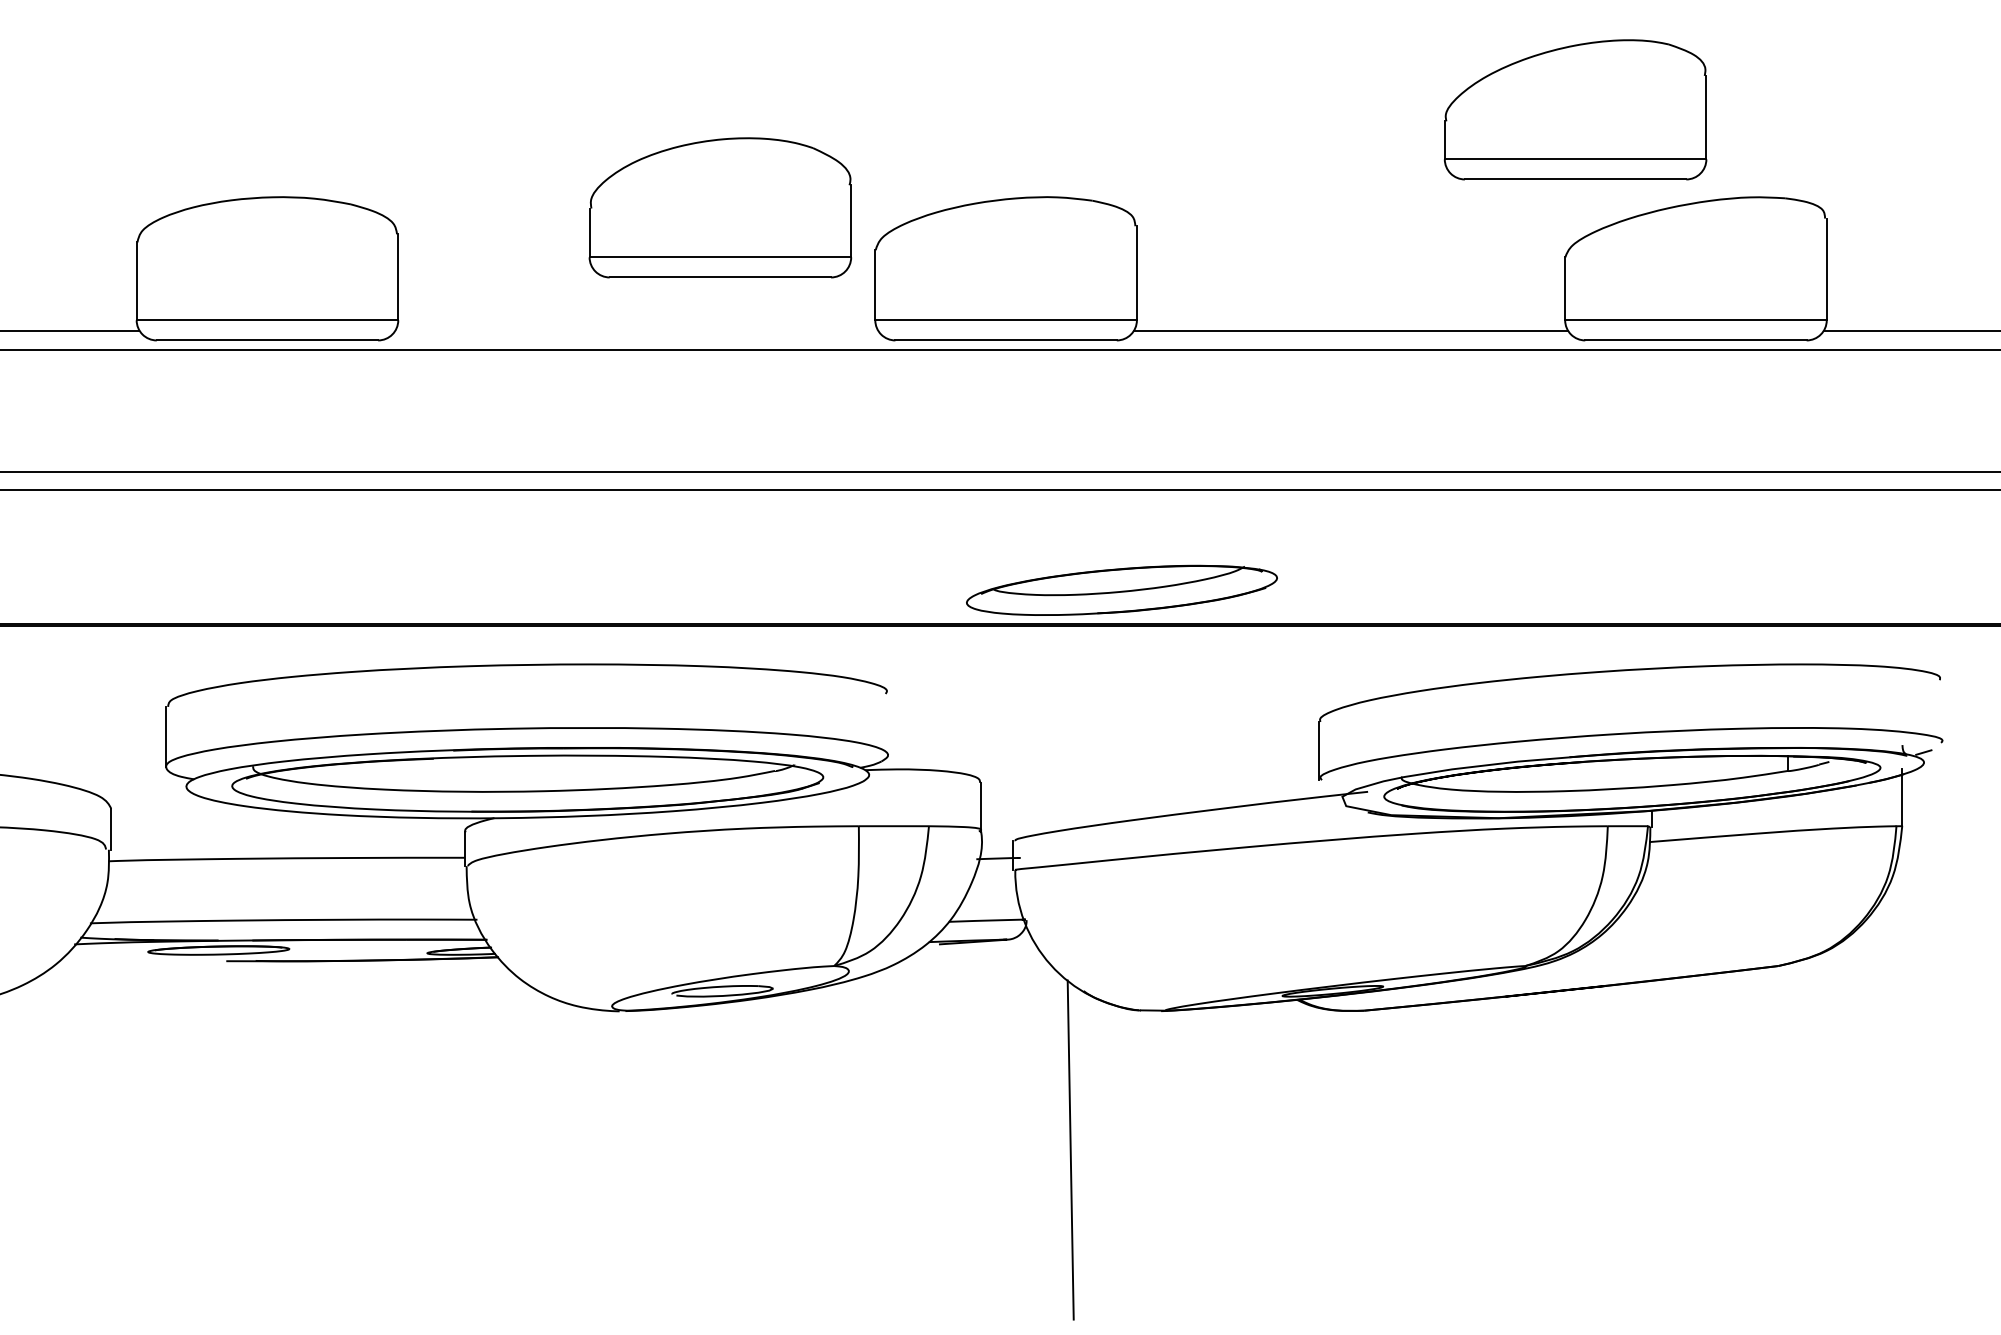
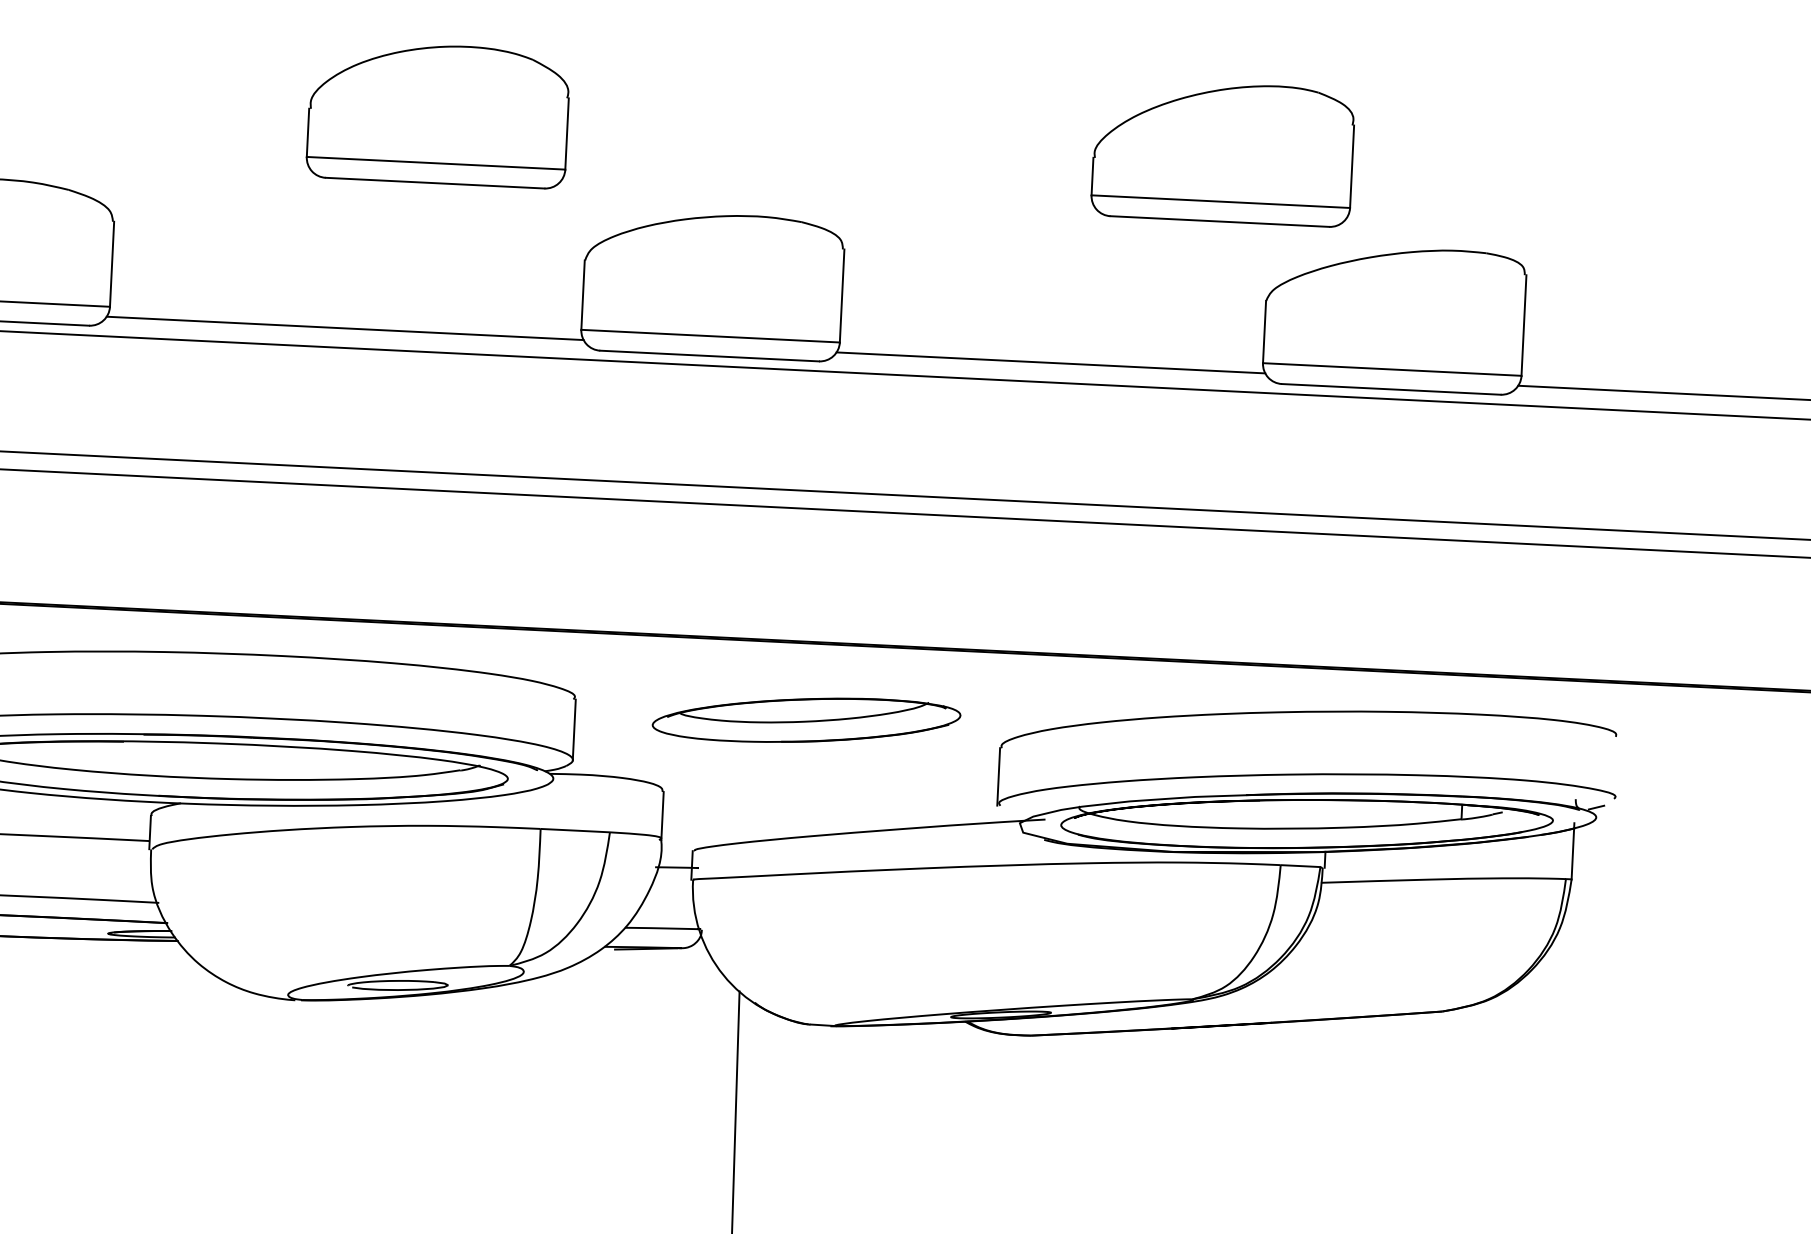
part: (1575, 109) -> (1223, 152), moved
part: (720, 207) -> (438, 114), moved
line: (636, 330) -> (344, 328), added
part: (1121, 589) -> (806, 719), moved
line: (887, 724) -> (573, 729), added

